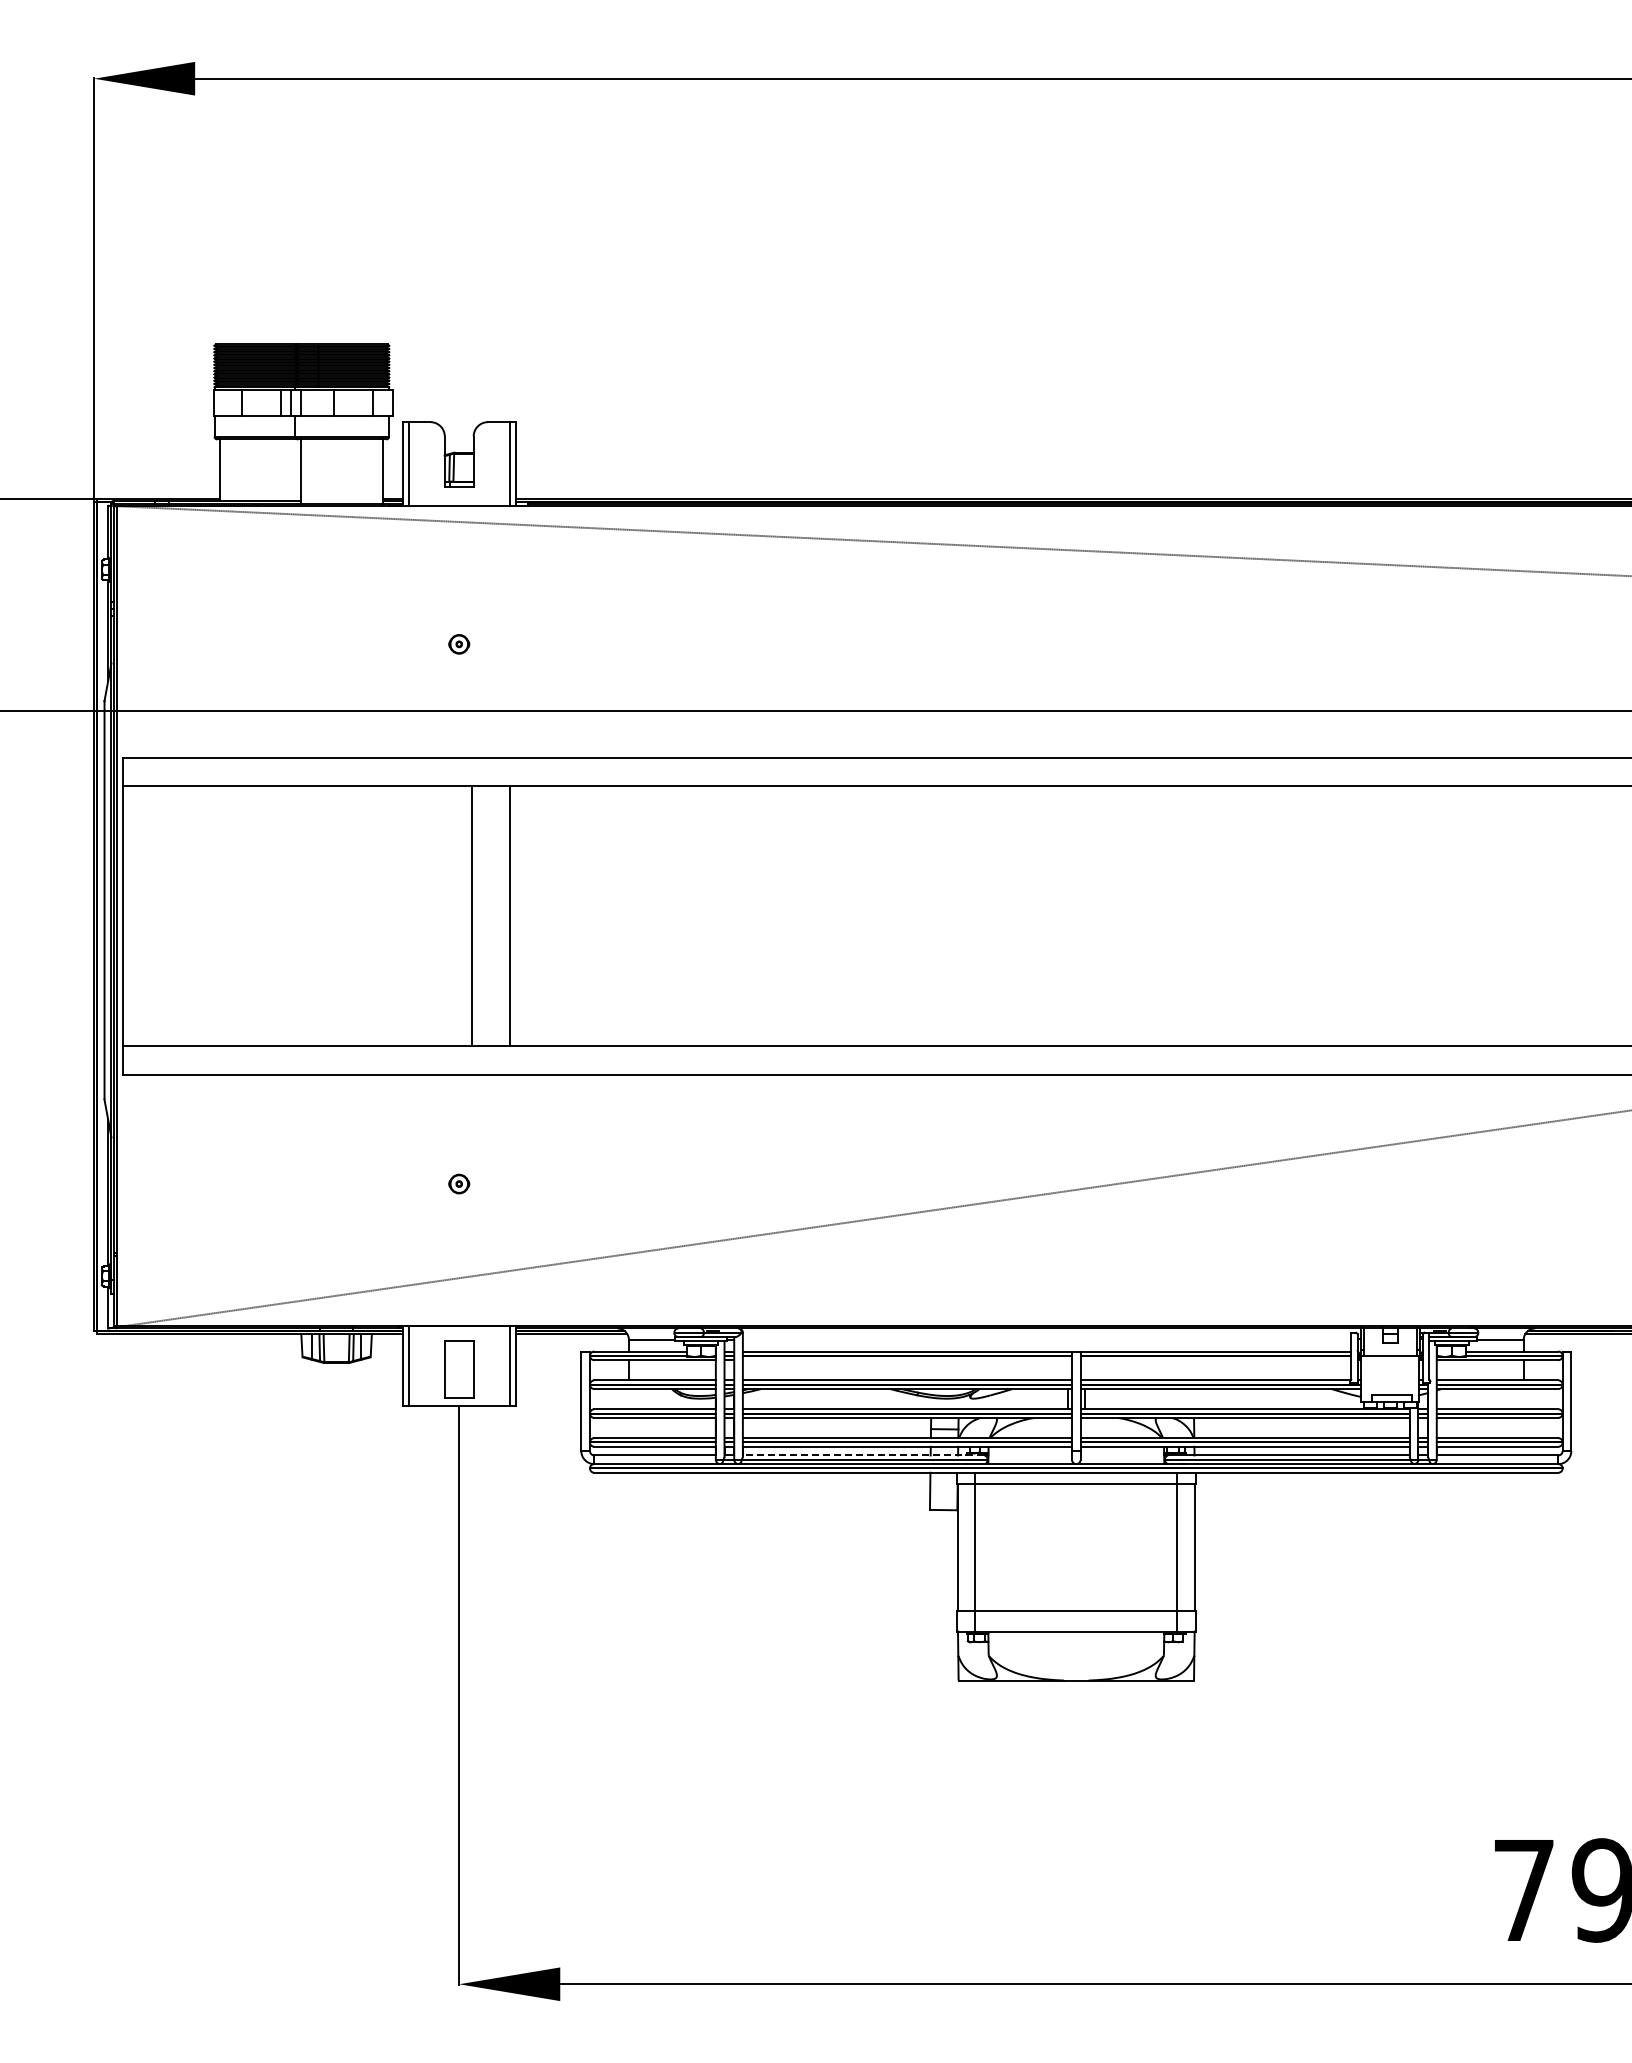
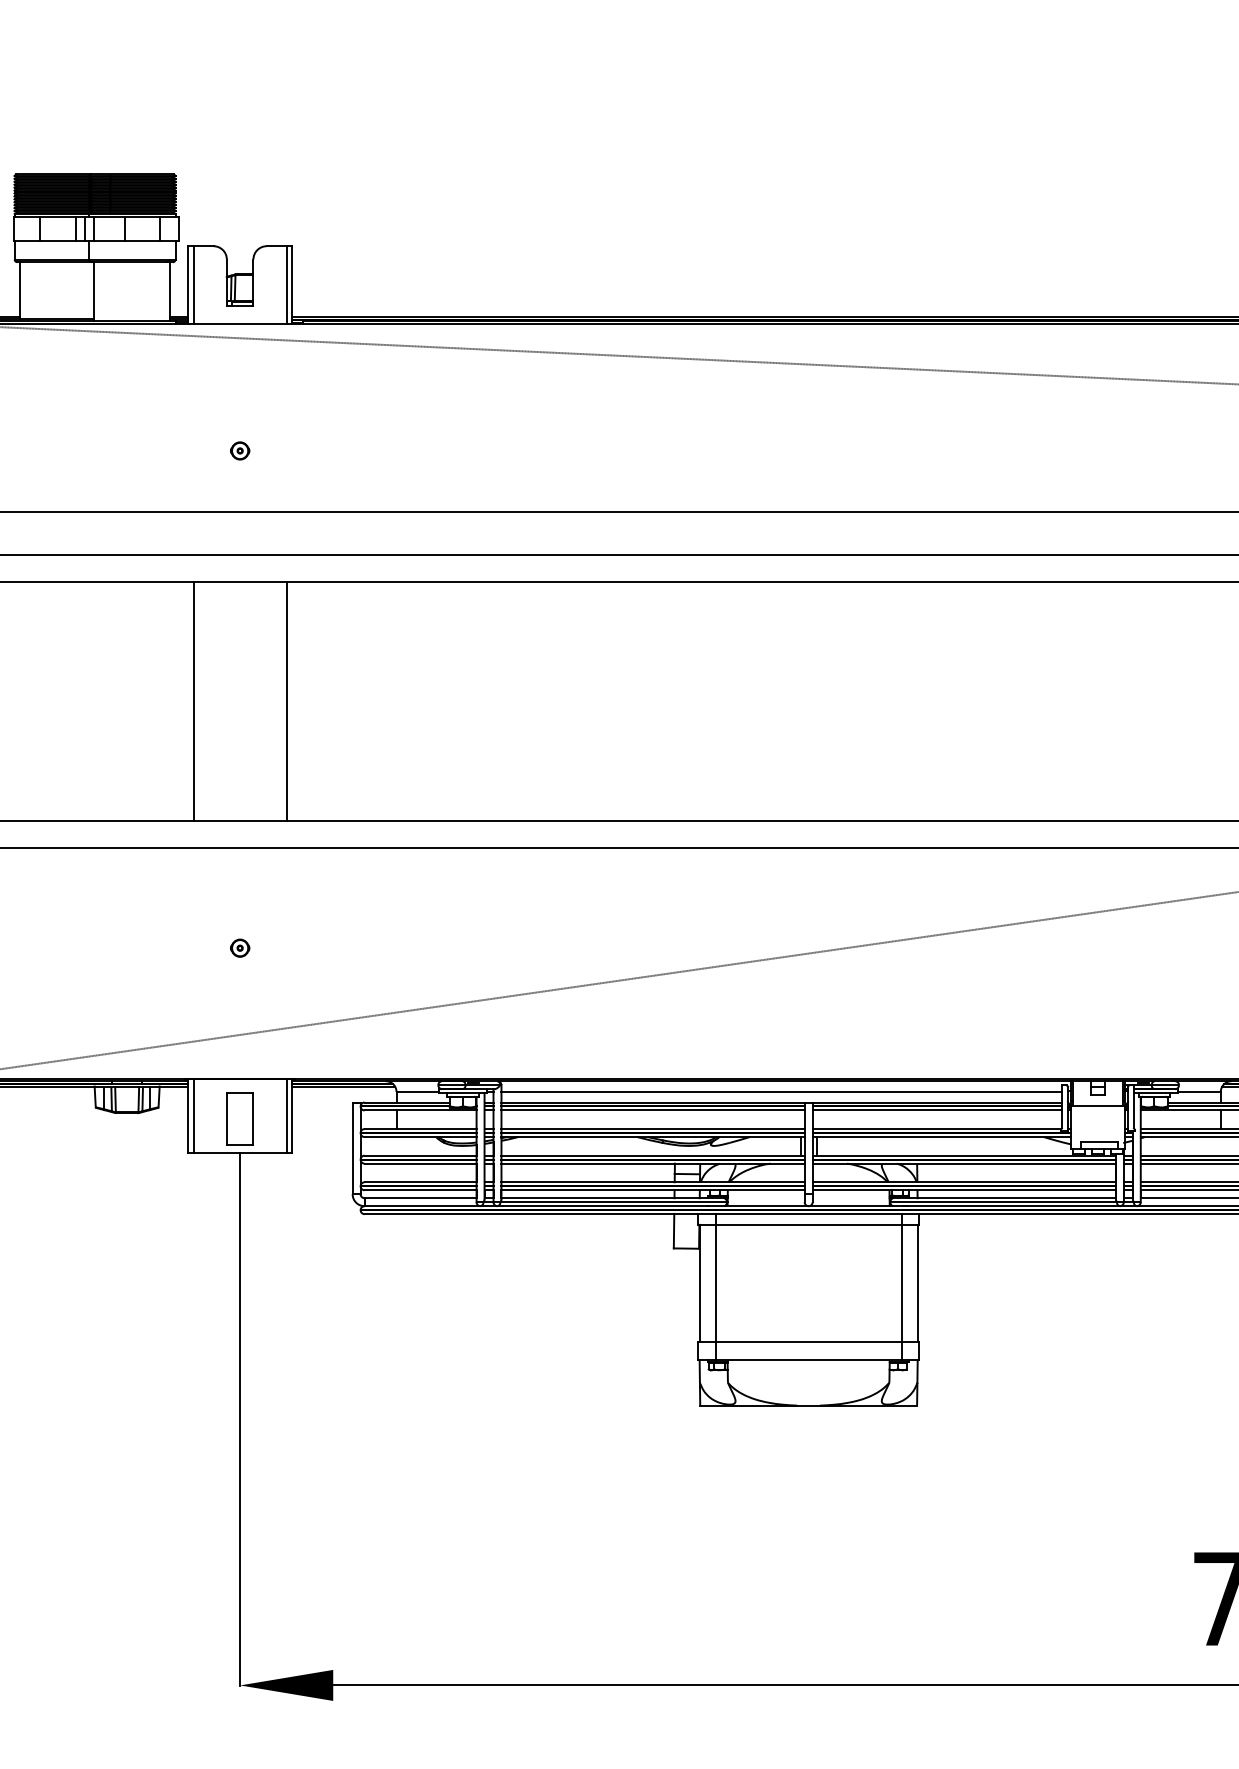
line: (471, 916) -> (193, 701), moved
line: (1046, 1340) -> (781, 1092), added
line: (906, 1360) -> (652, 1110), added
line: (1215, 1360) -> (936, 1110), added
line: (863, 1455) -> (612, 1198), dashed -> solid

